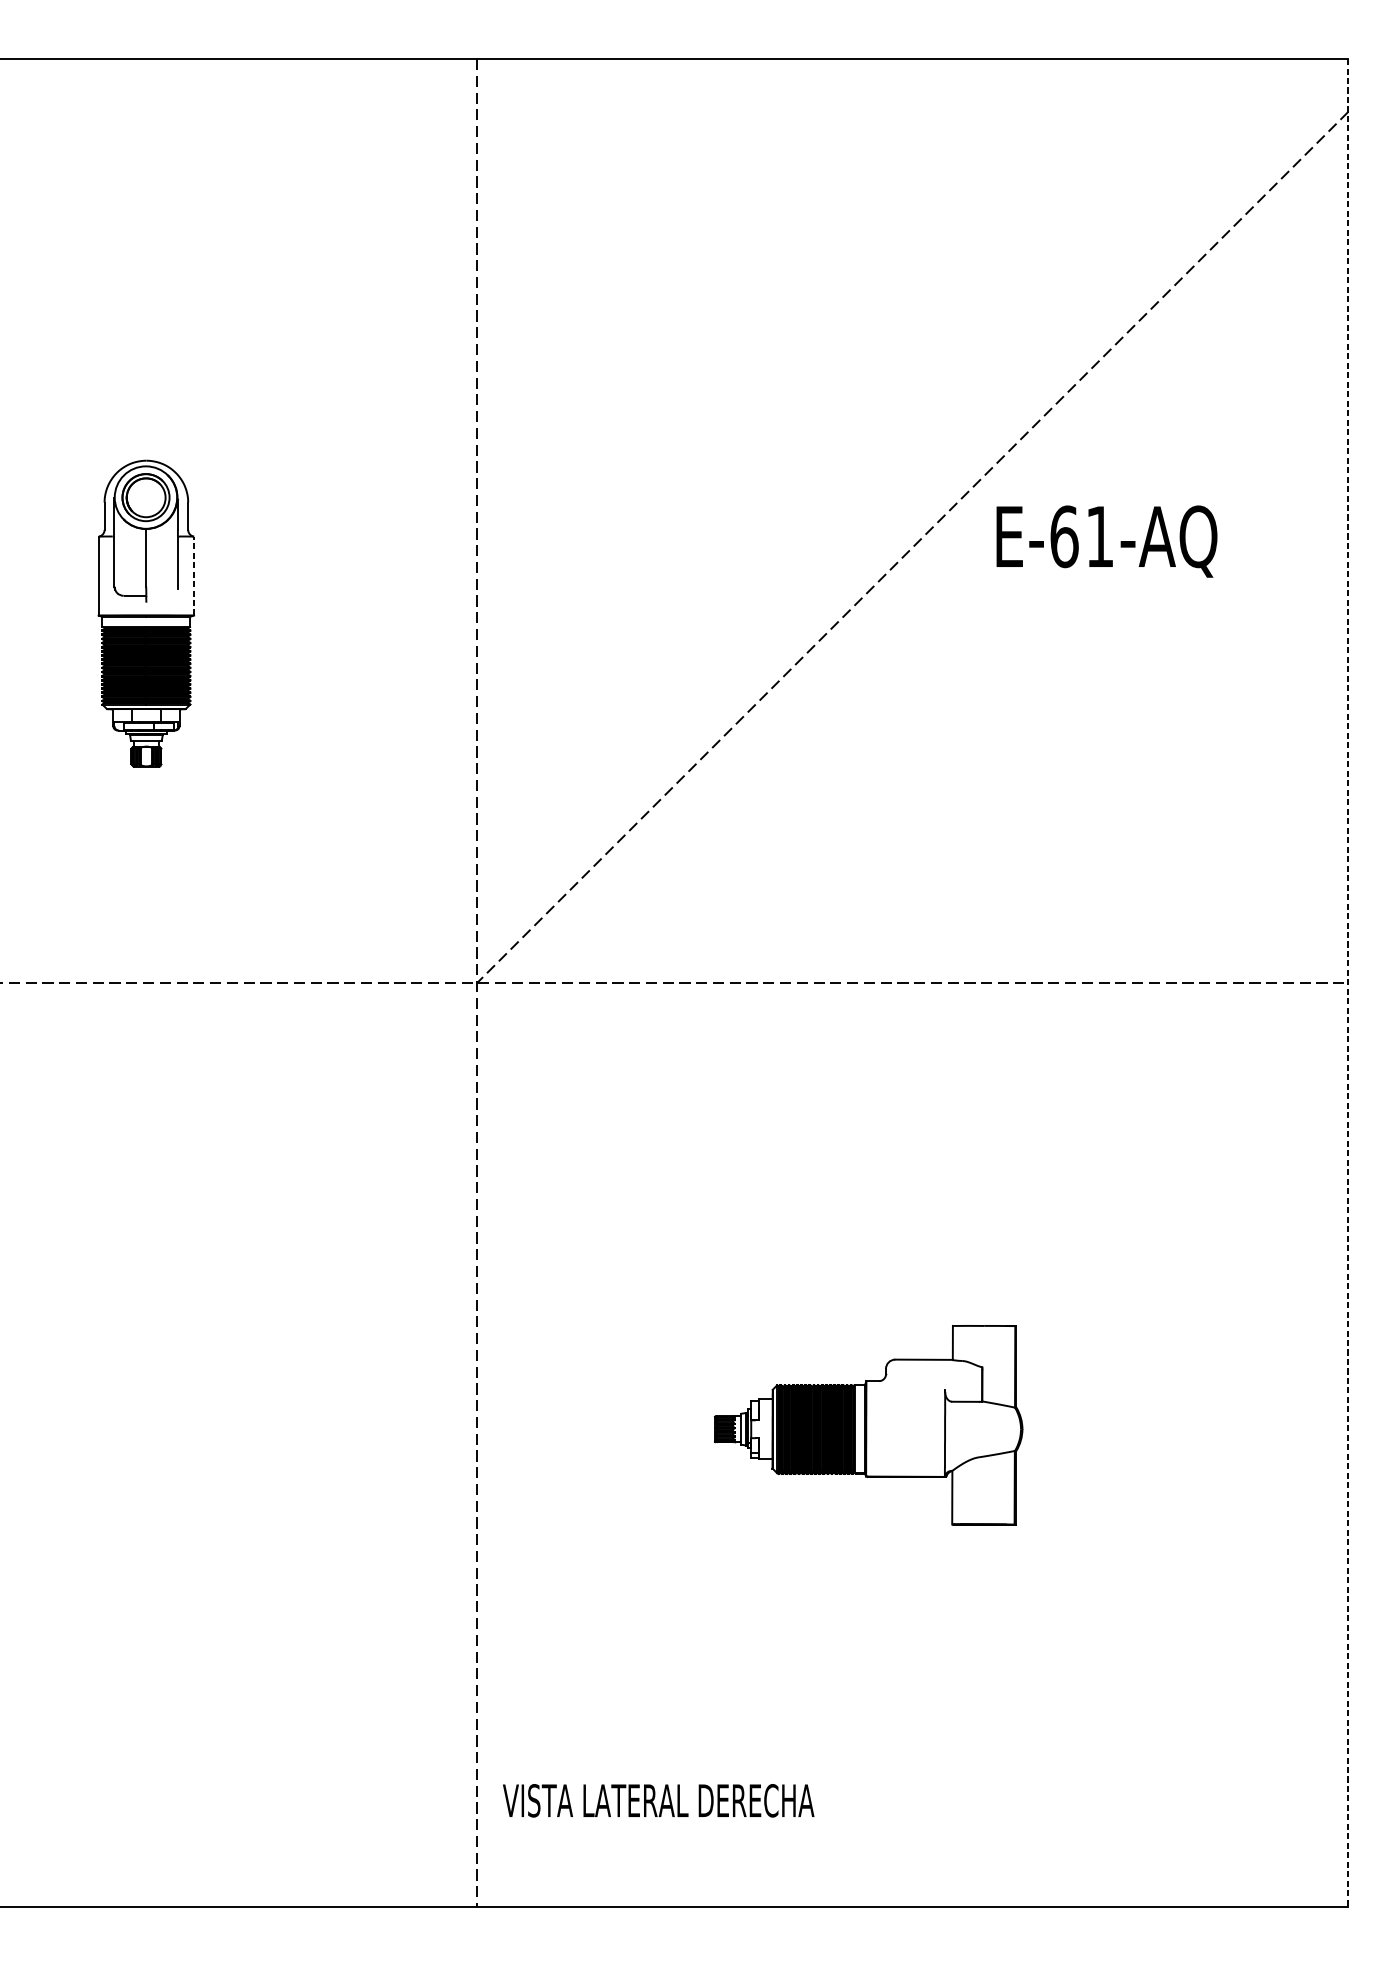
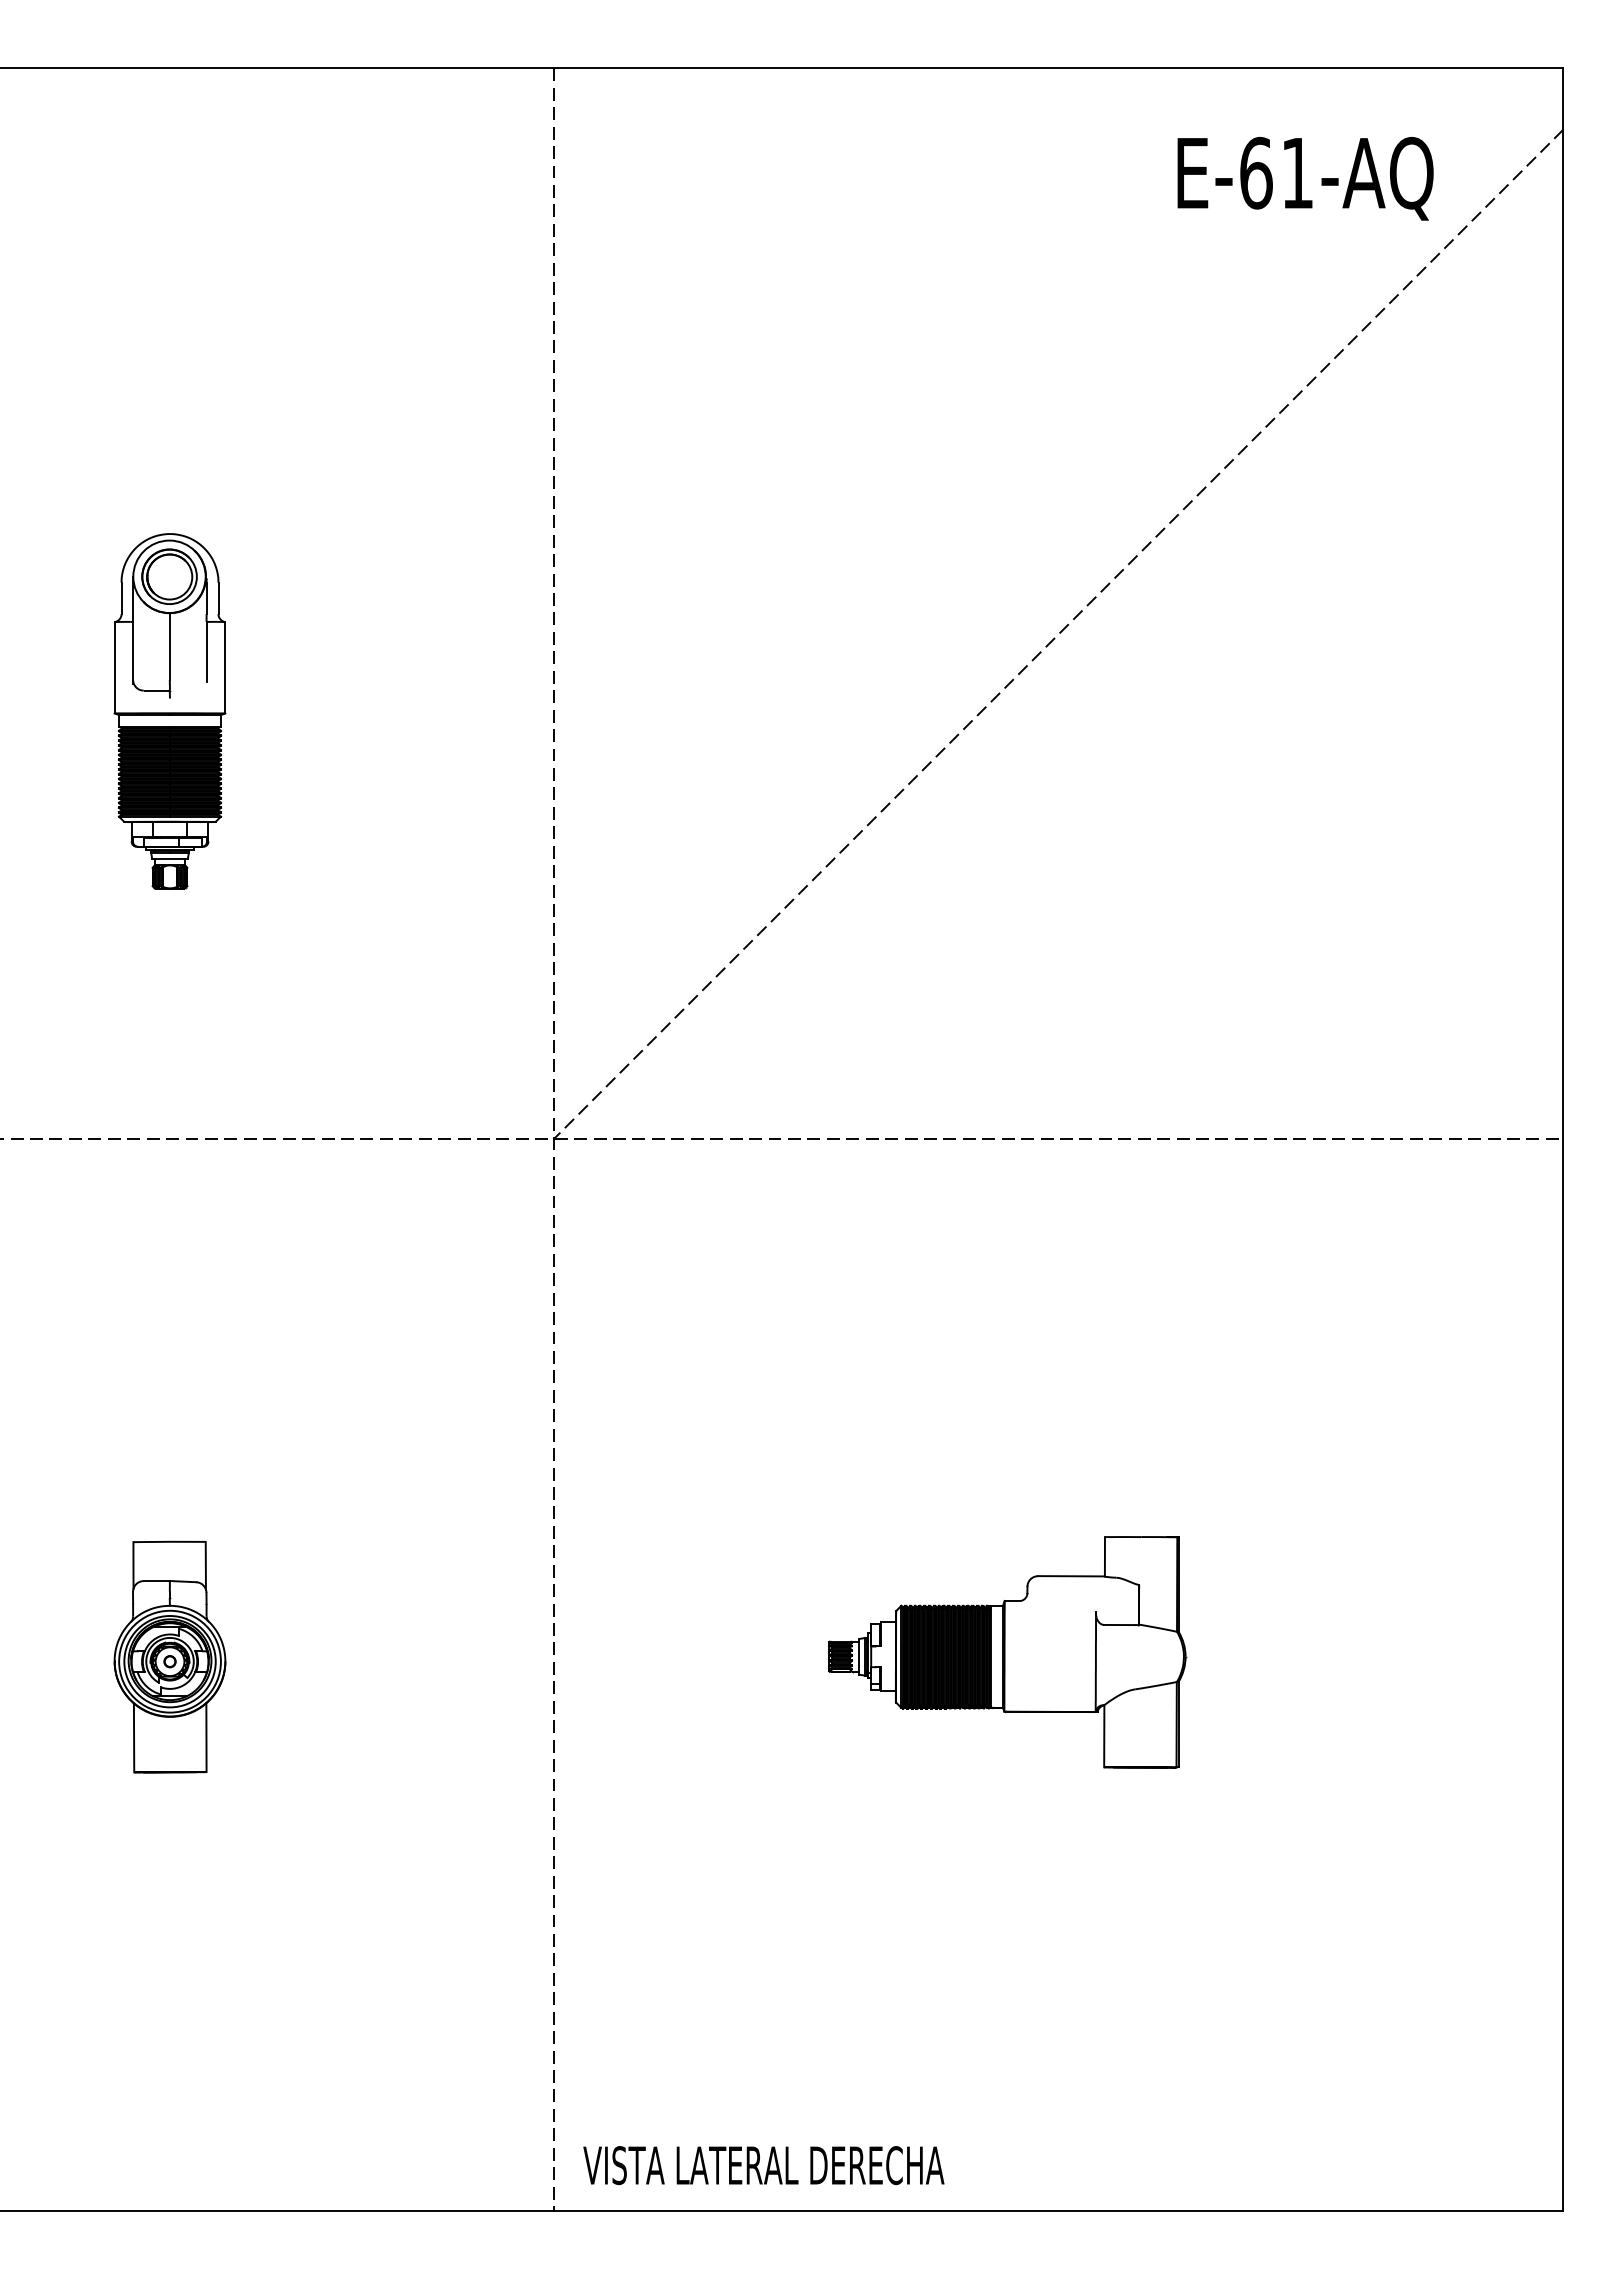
text: (1106, 541) -> (1305, 178), moved
line: (194, 575) -> (225, 667), dashed -> solid
line: (1348, 983) -> (1563, 1139), dashed -> solid
part: (145, 1428) -> (169, 1656), added
text: (658, 1800) -> (763, 2165), moved

